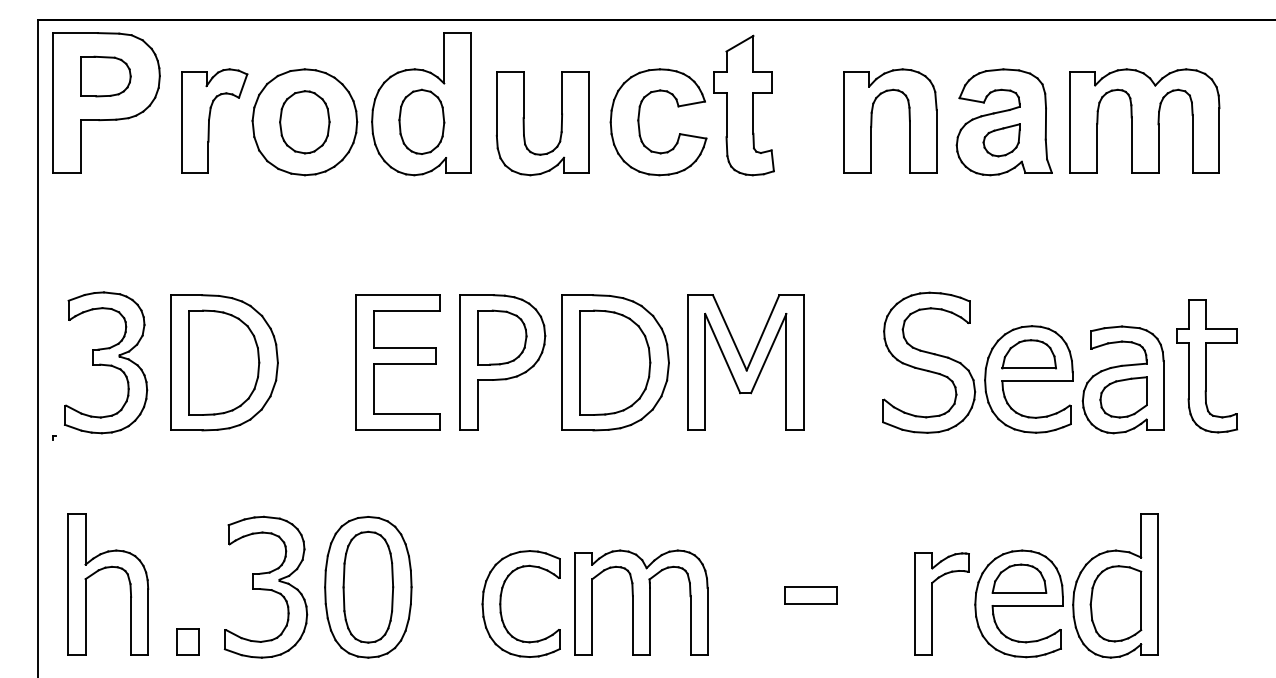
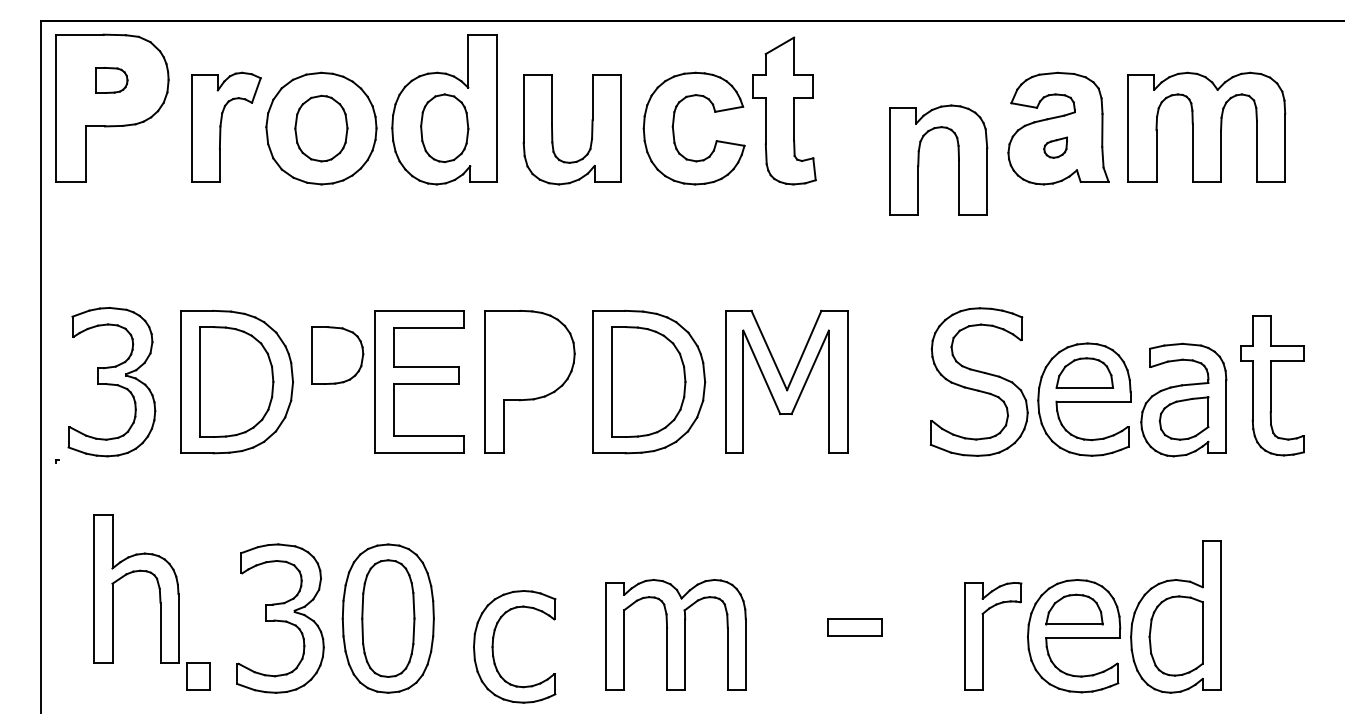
part: (105, 76) -> (111, 80), size x0.6
part: (872, 120) -> (919, 159), moved
part: (1001, 140) -> (1055, 147), size x0.6
part: (502, 337) -> (337, 355), moved
part: (101, 570) -> (129, 574), moved
part: (501, 603) -> (493, 646), moved

